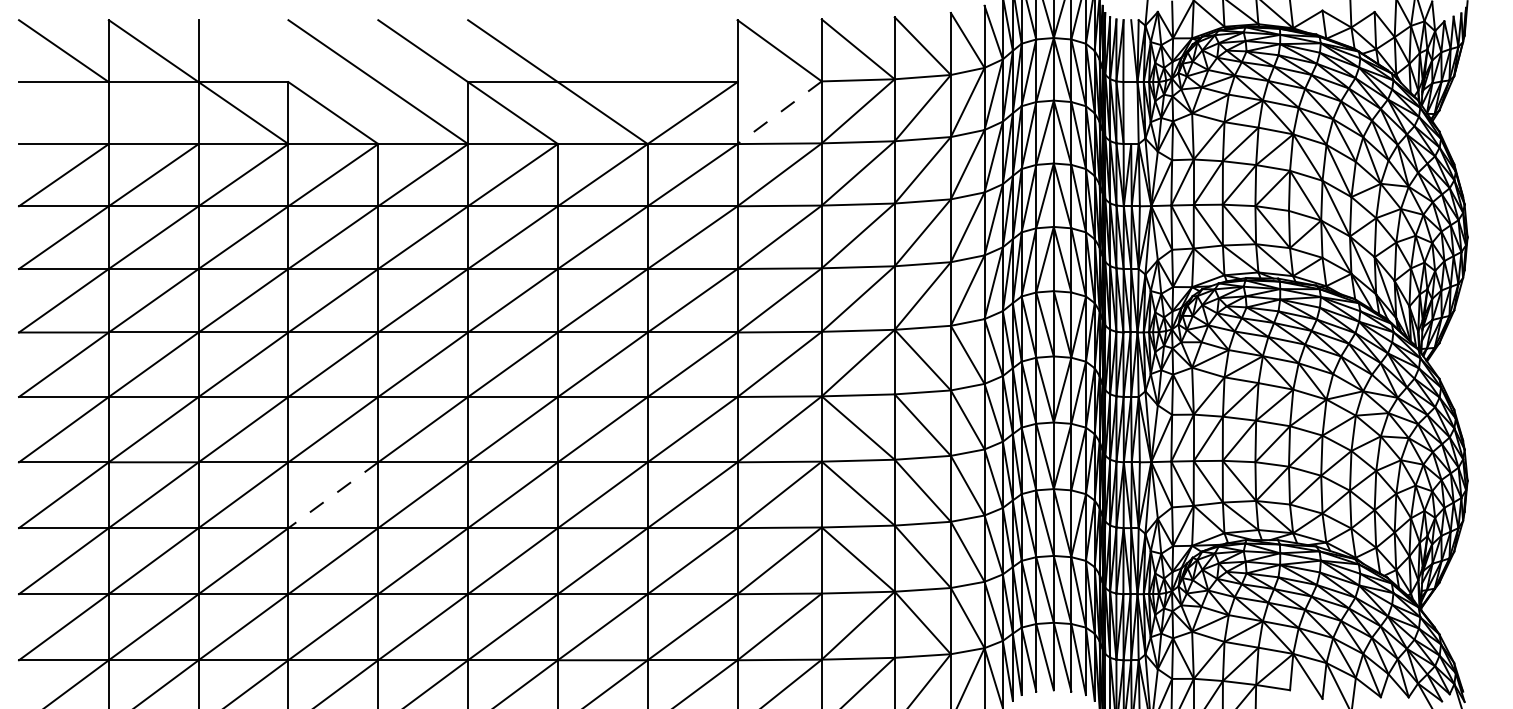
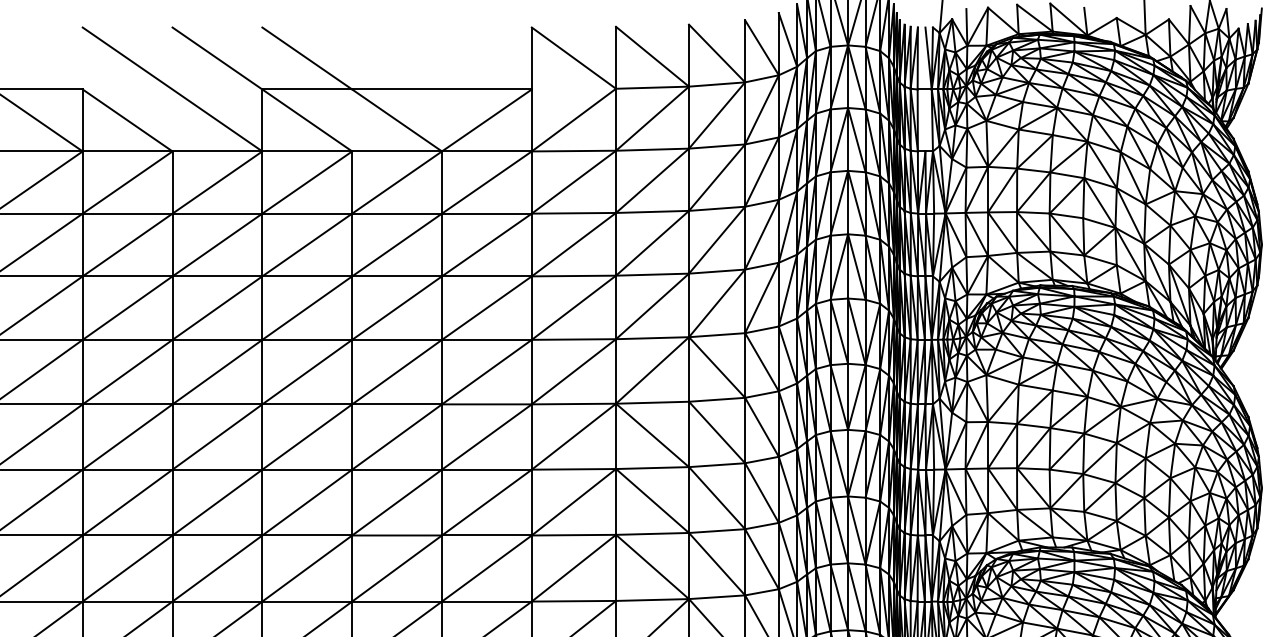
line: (779, 113) -> (573, 120), dashed -> solid
line: (333, 495) -> (127, 502), dashed -> solid

